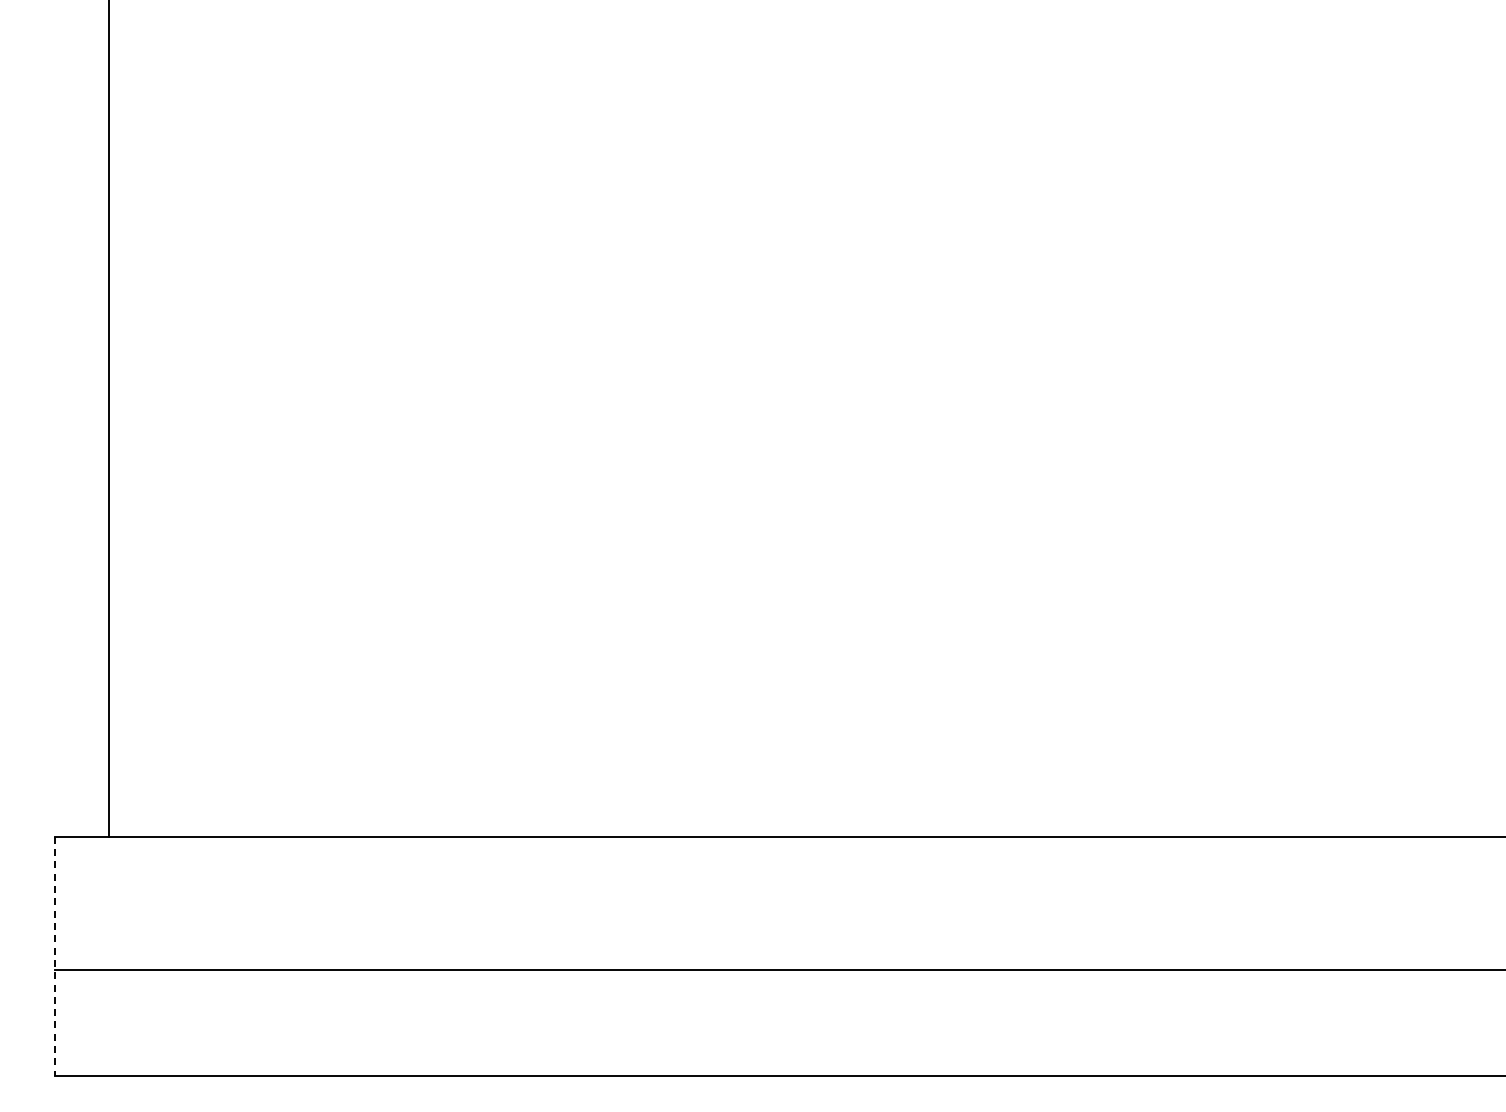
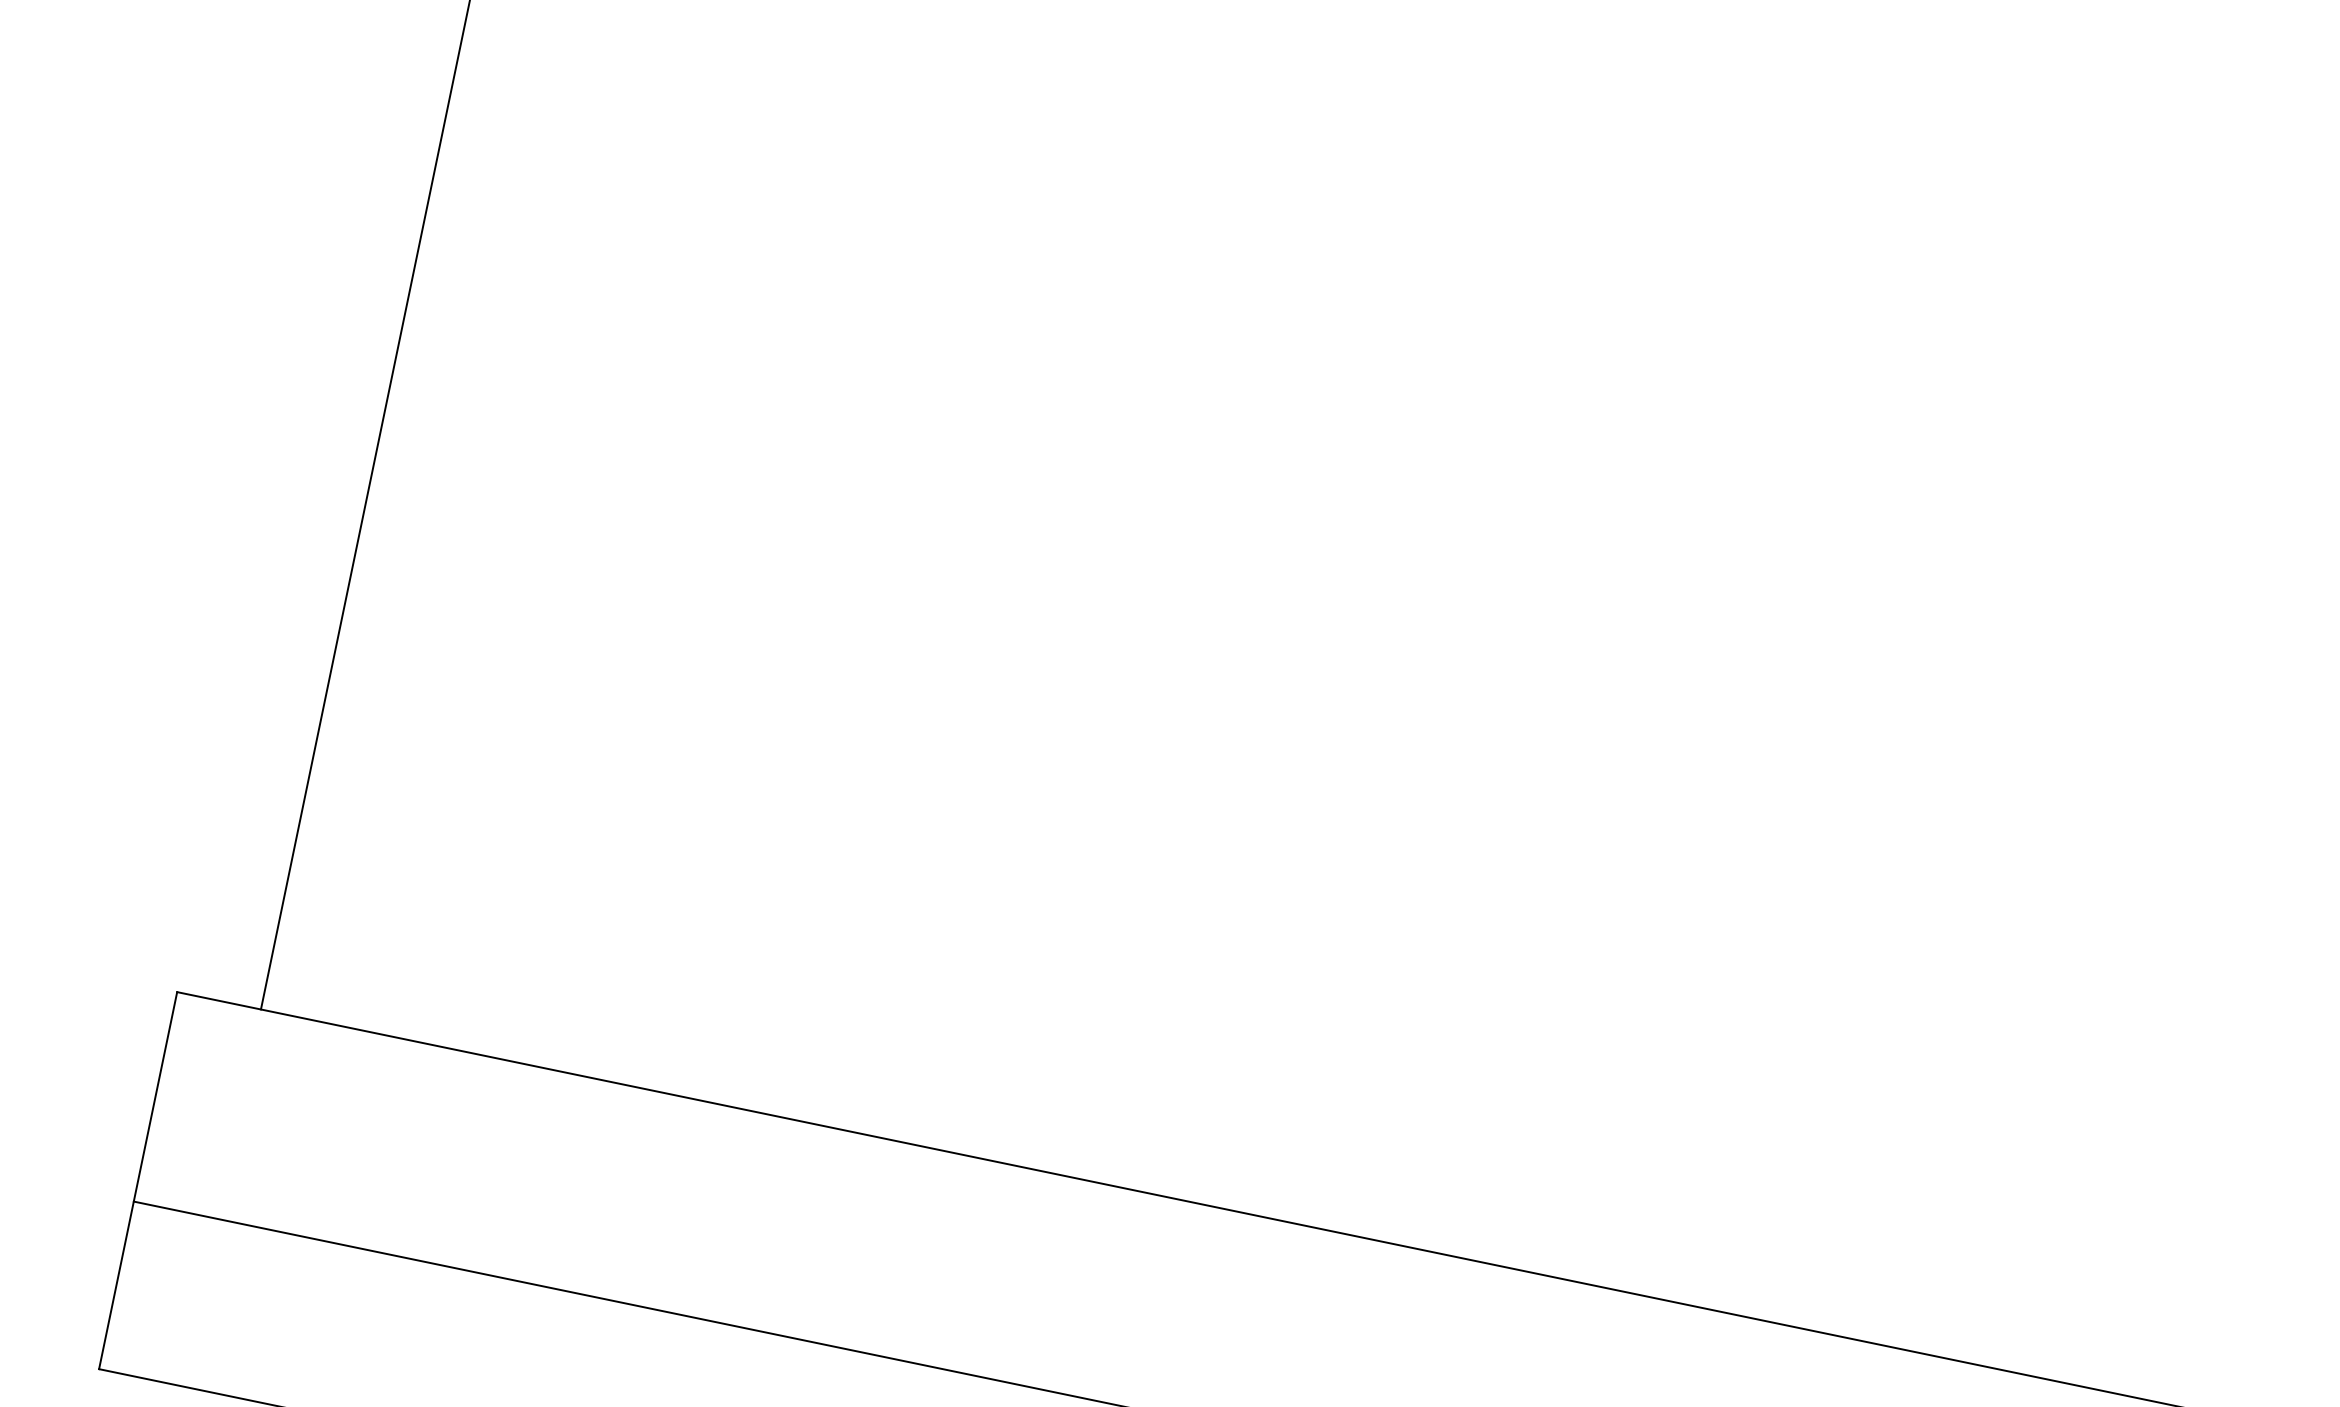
line: (55, 956) -> (138, 1180), dashed -> solid

